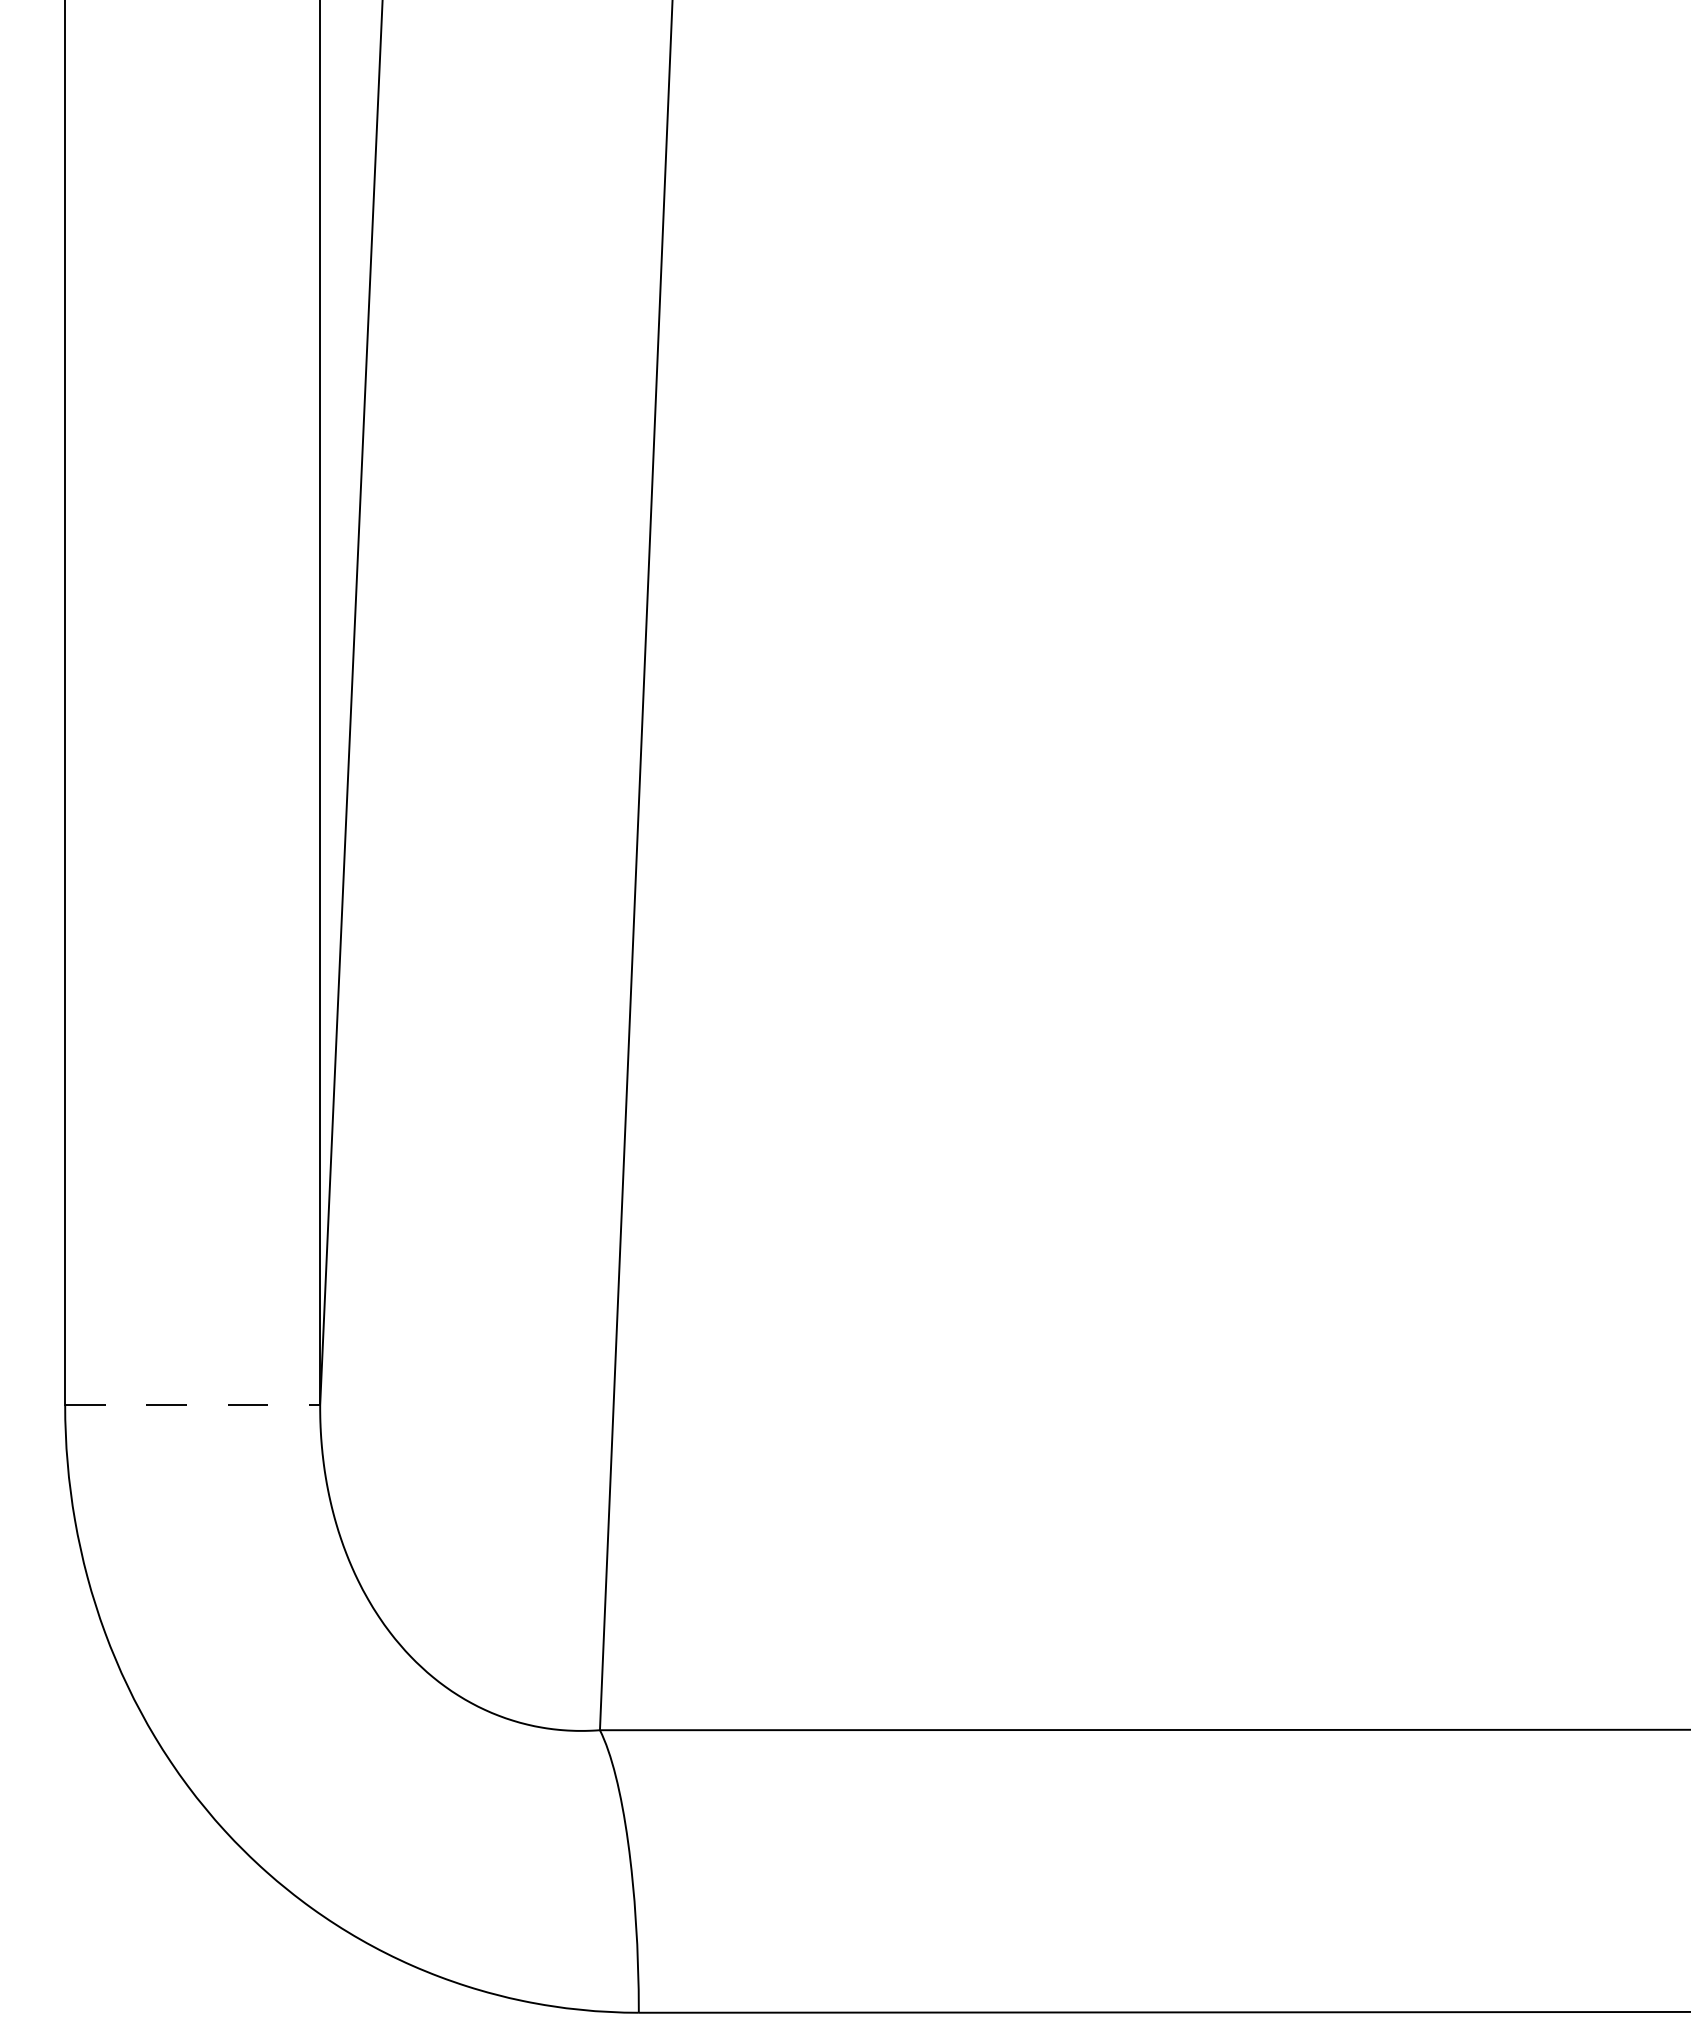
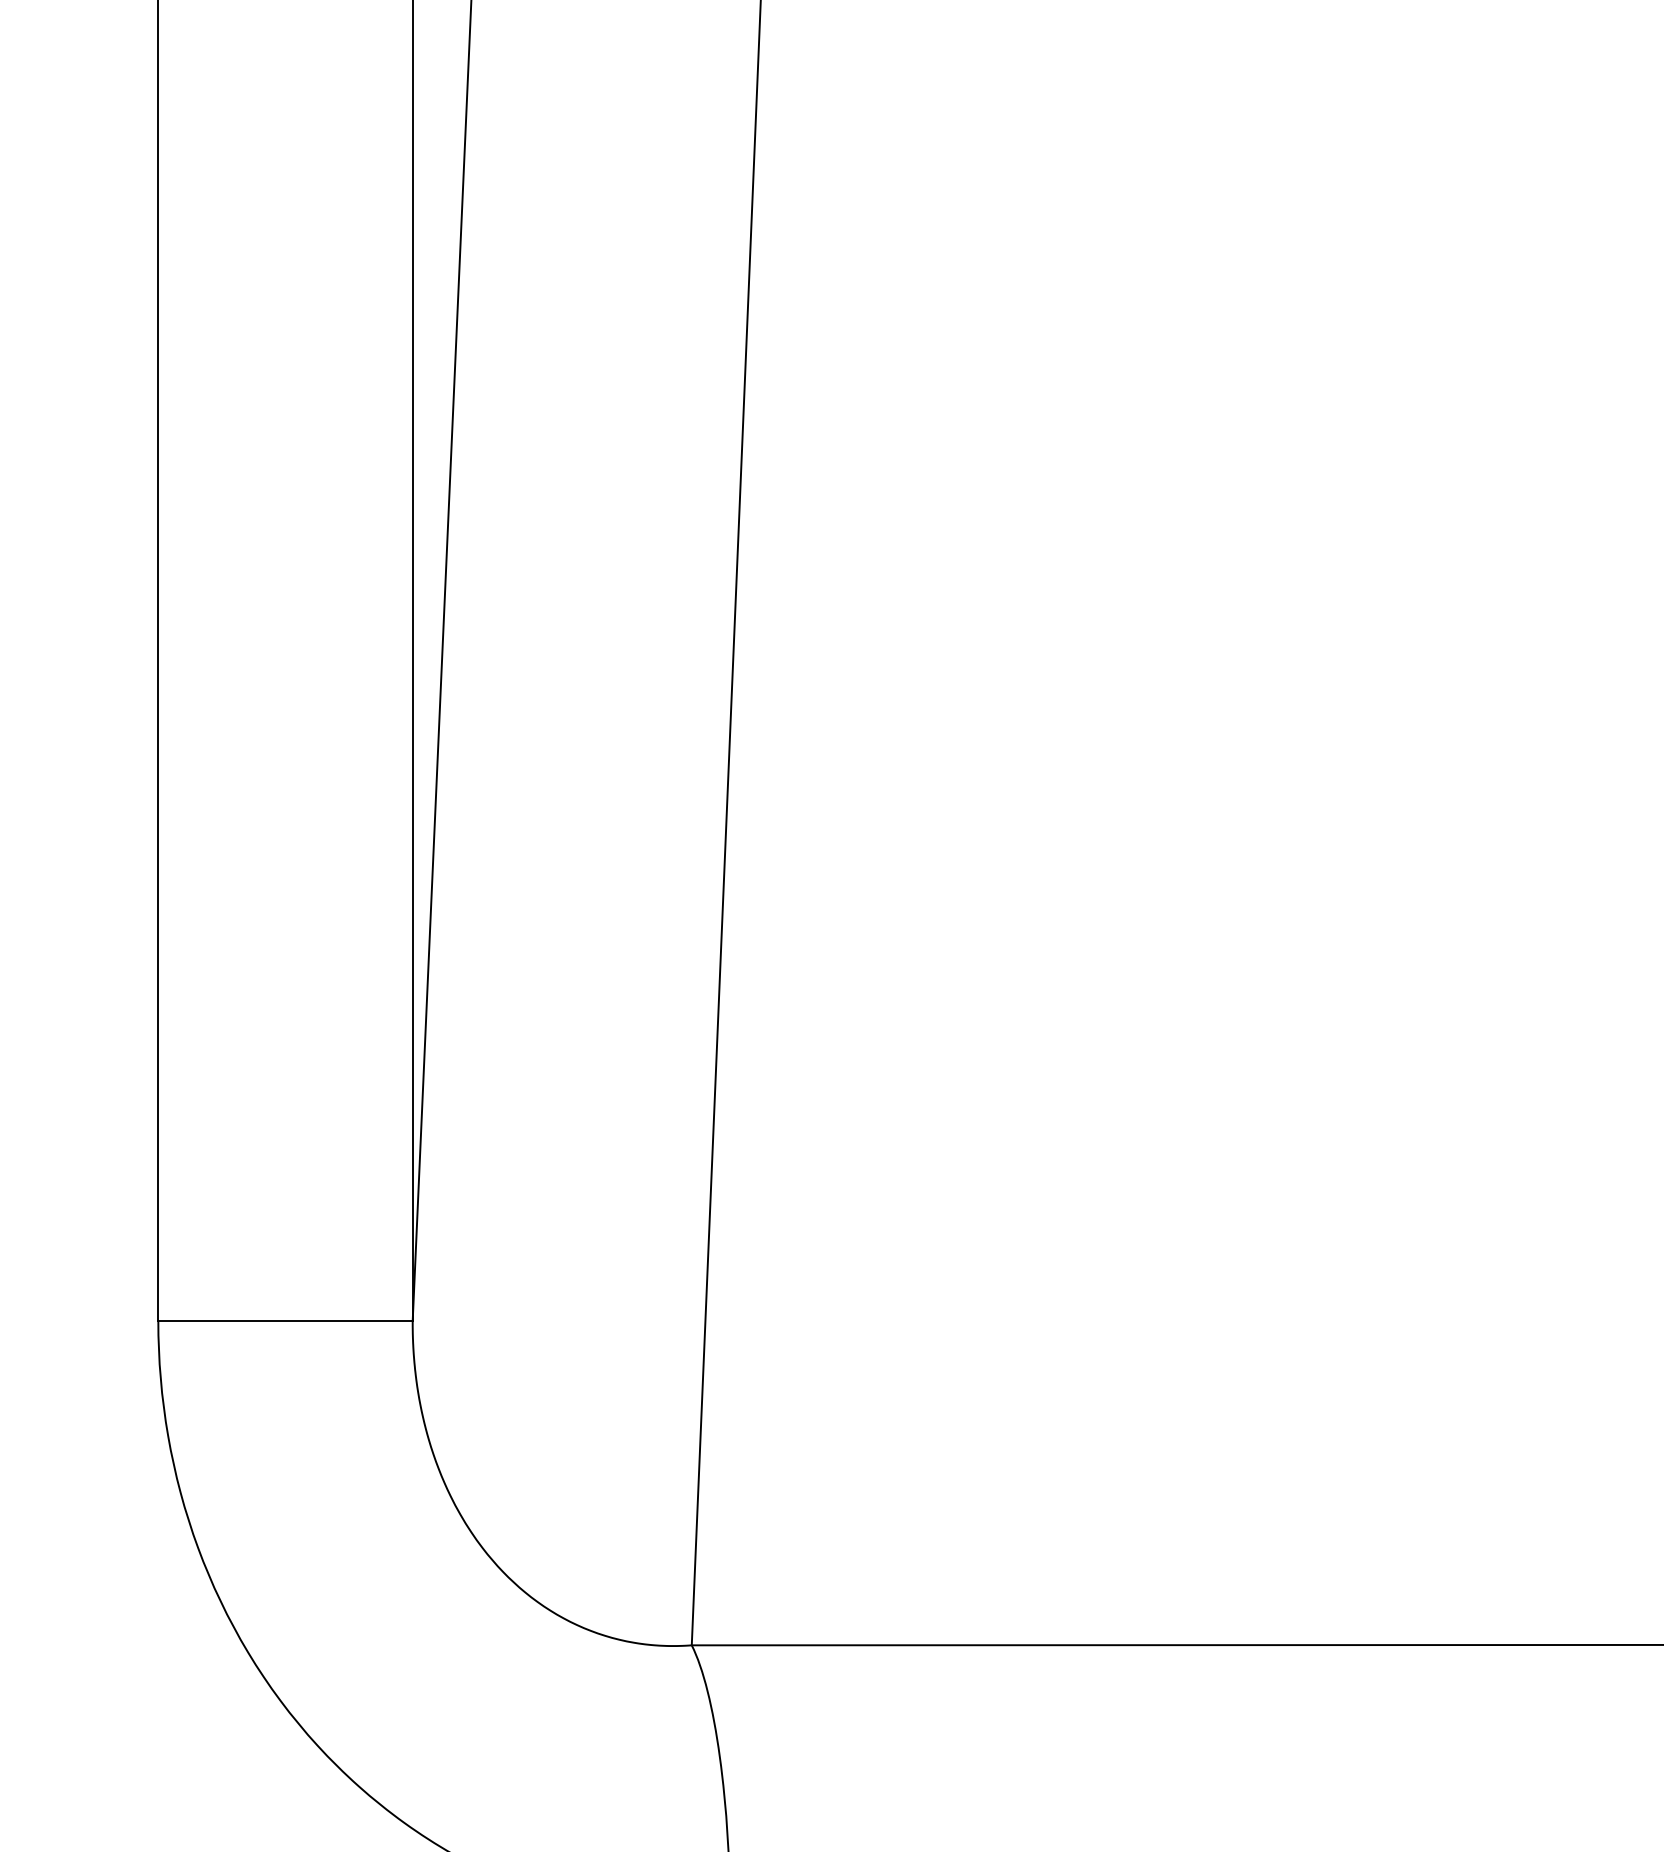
line: (192, 1405) -> (285, 1321), dashed -> solid

